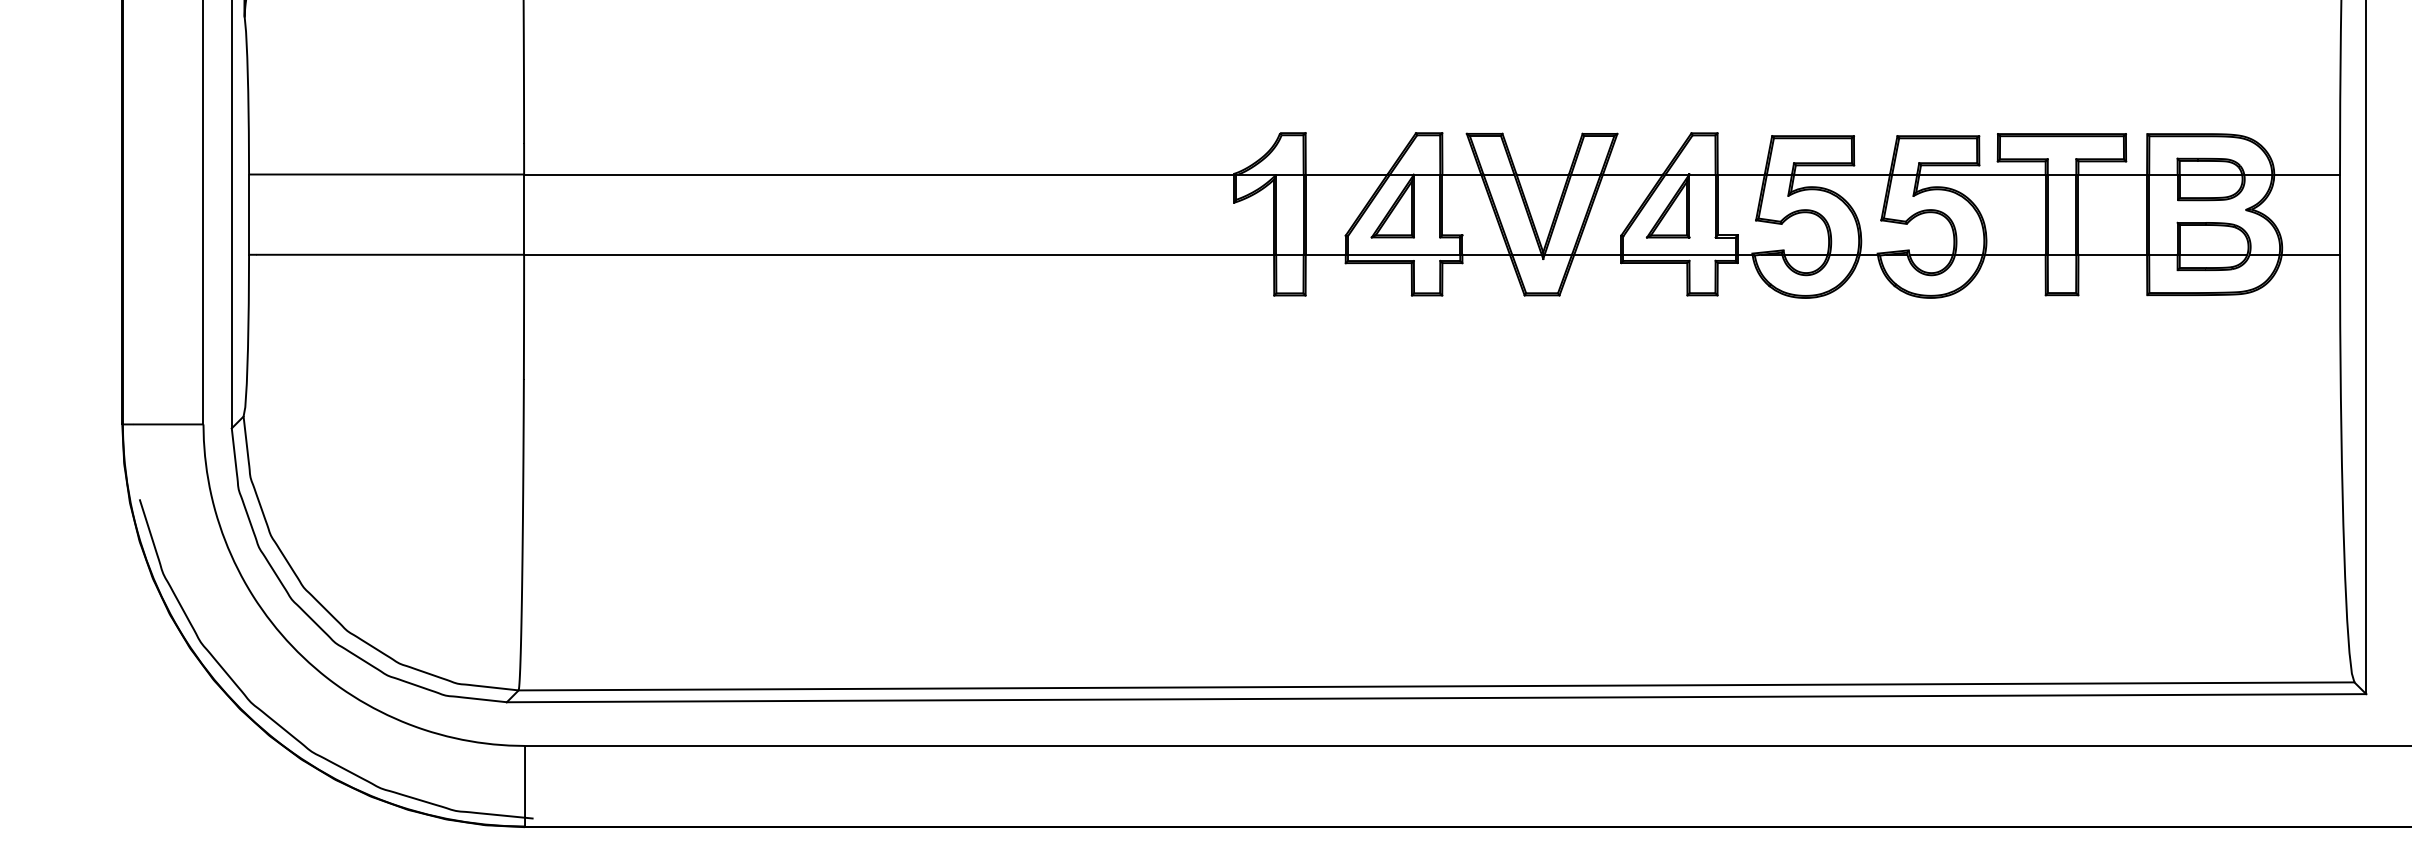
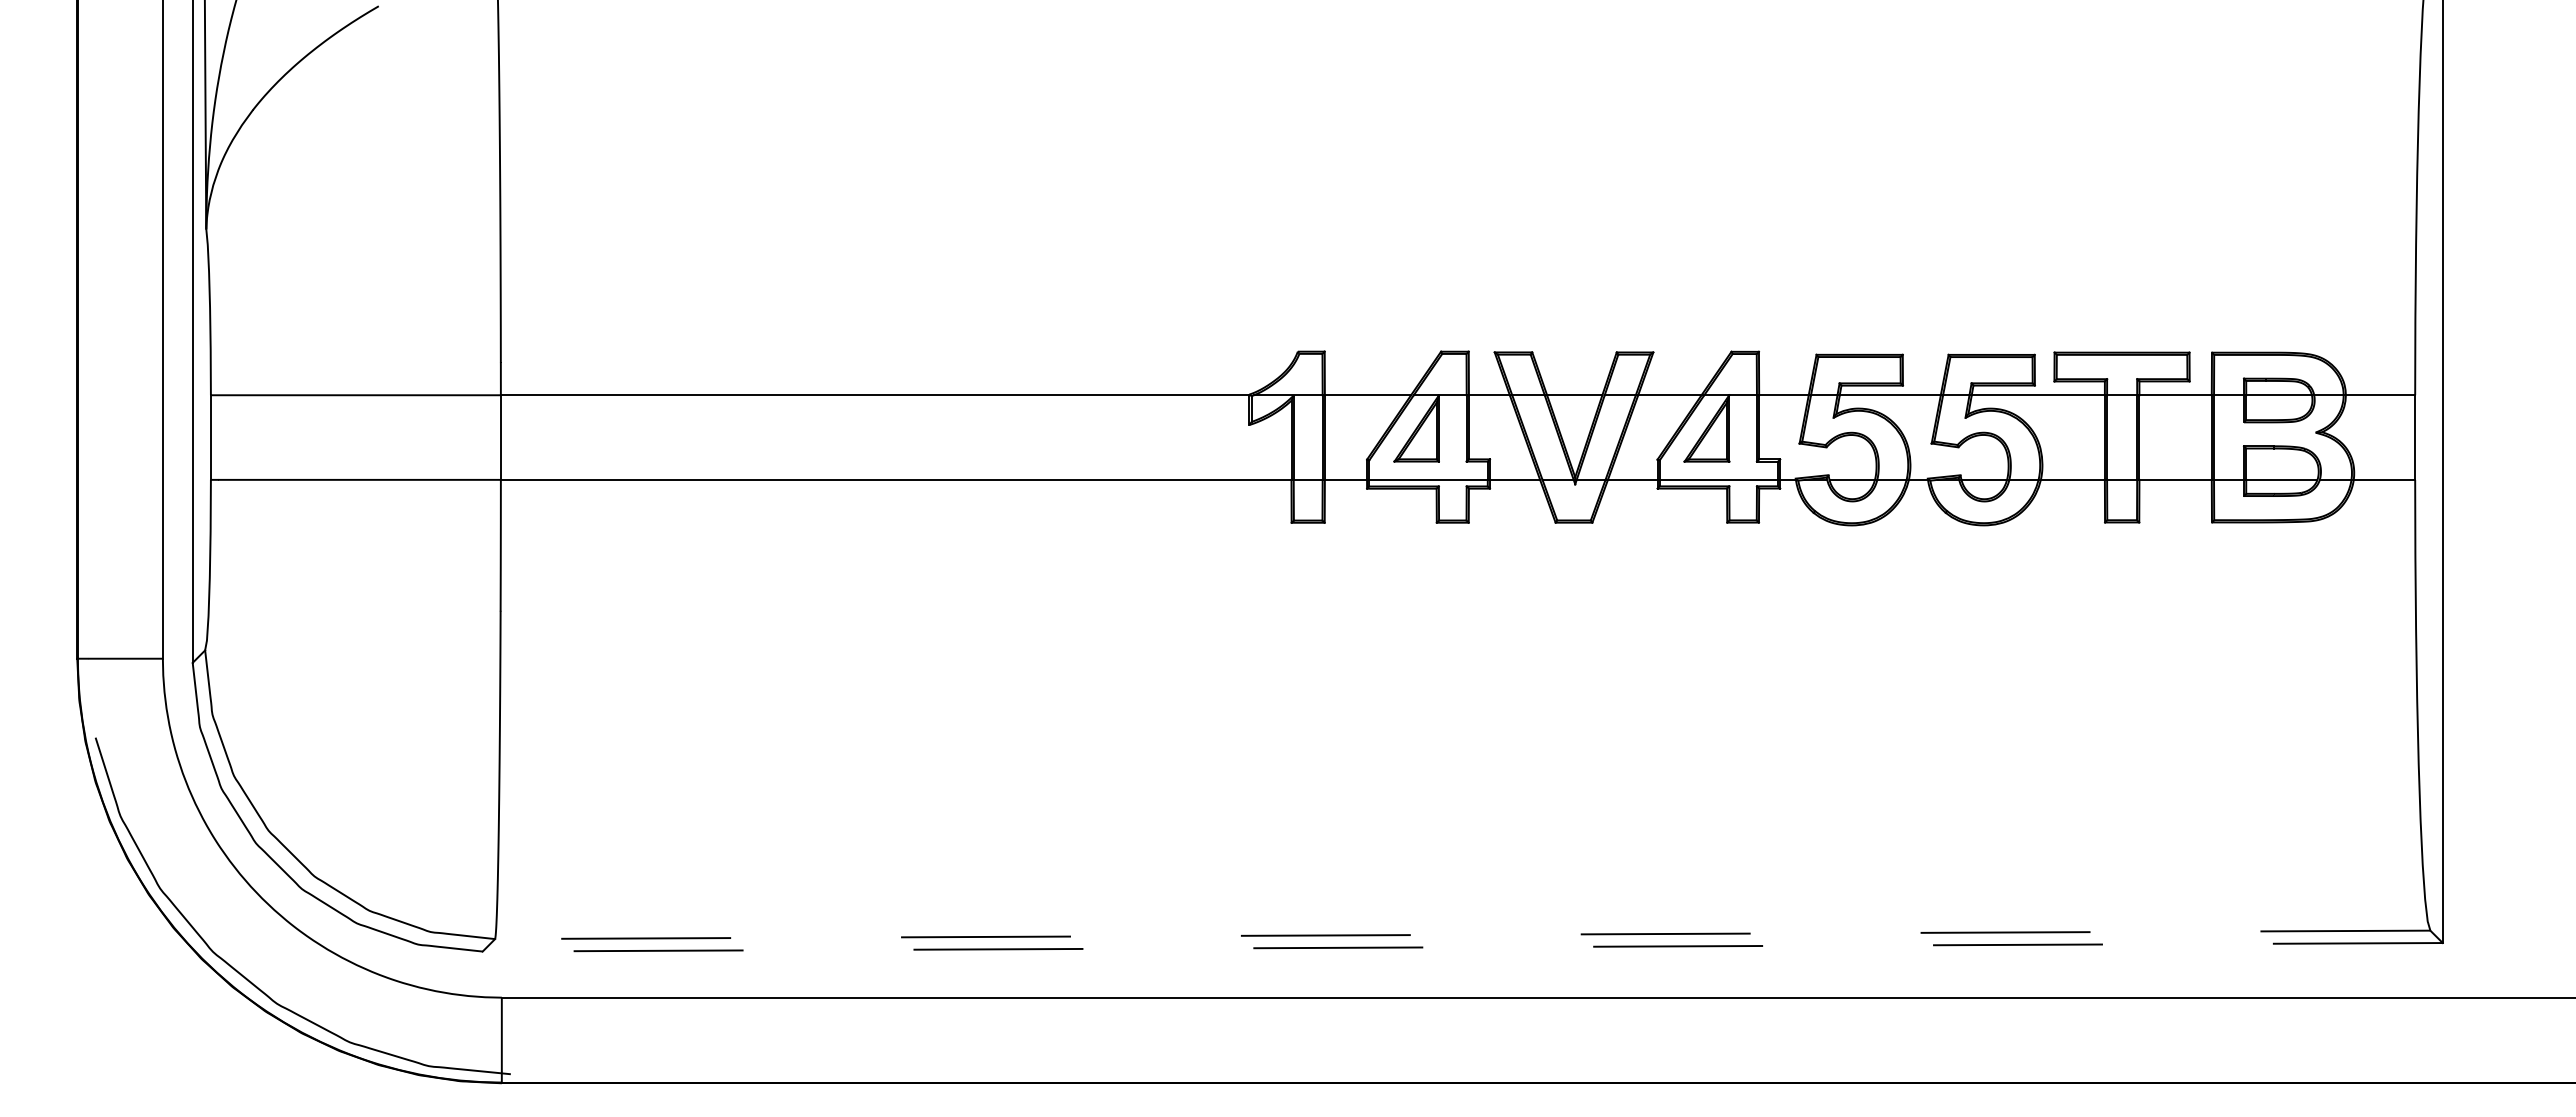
line: (1436, 686) -> (1462, 934), solid -> dashed
line: (1436, 698) -> (1462, 947), solid -> dashed

